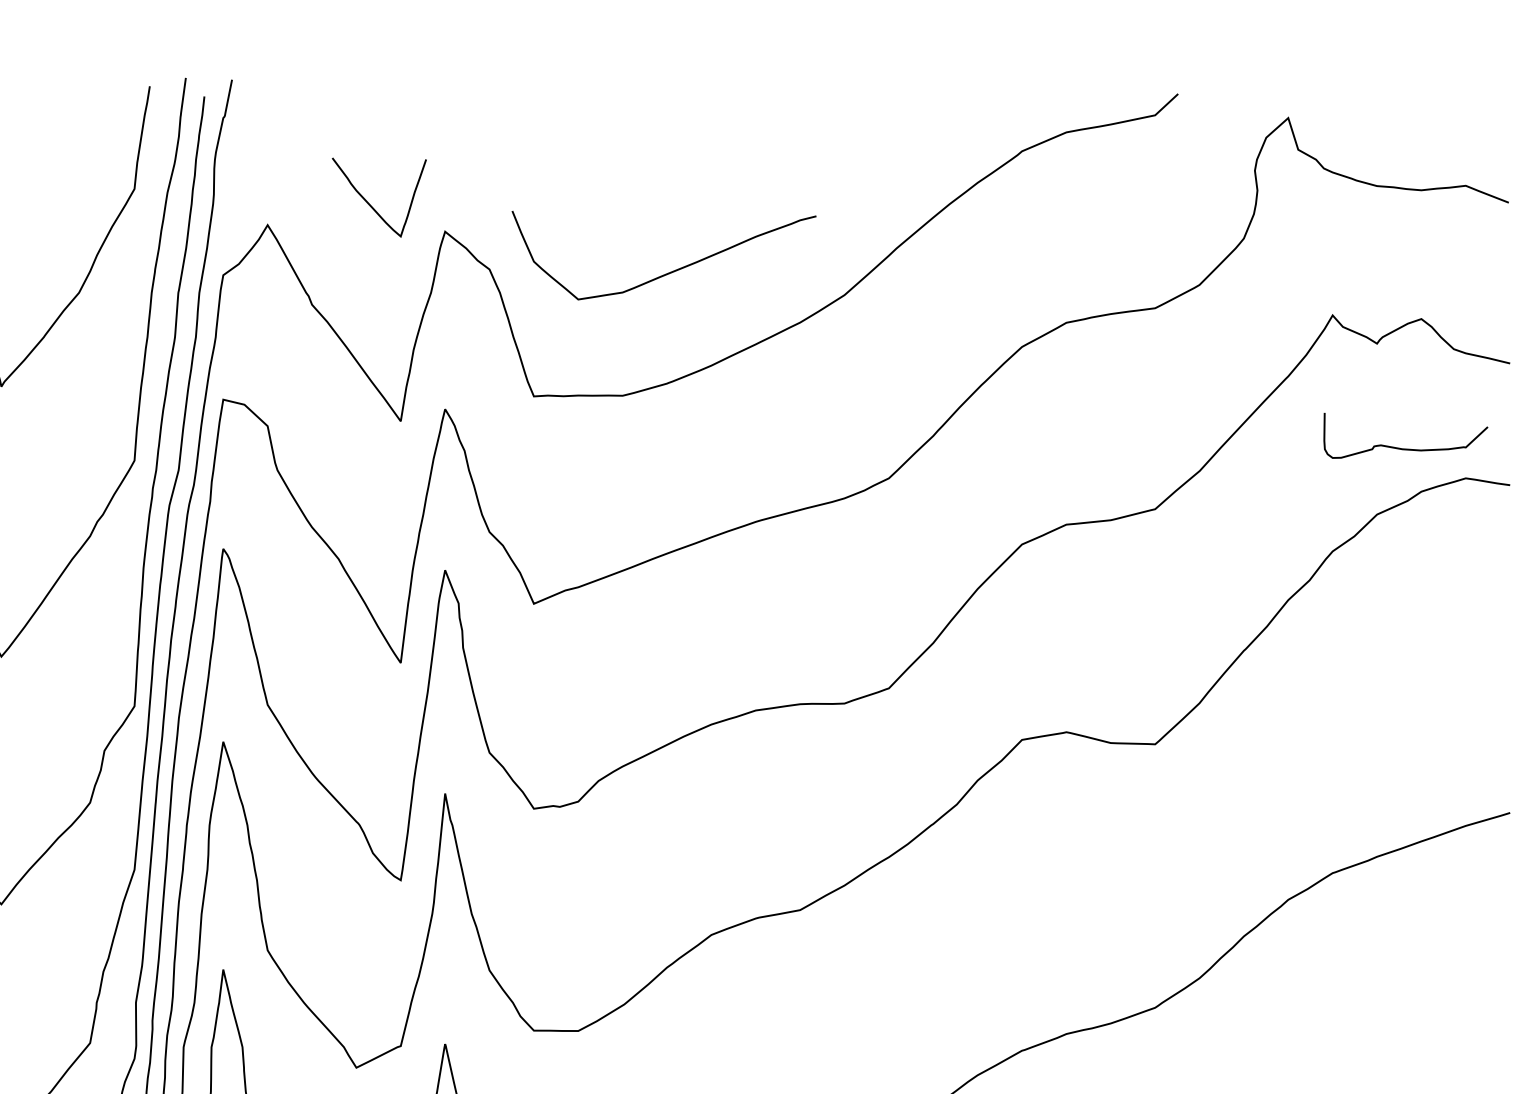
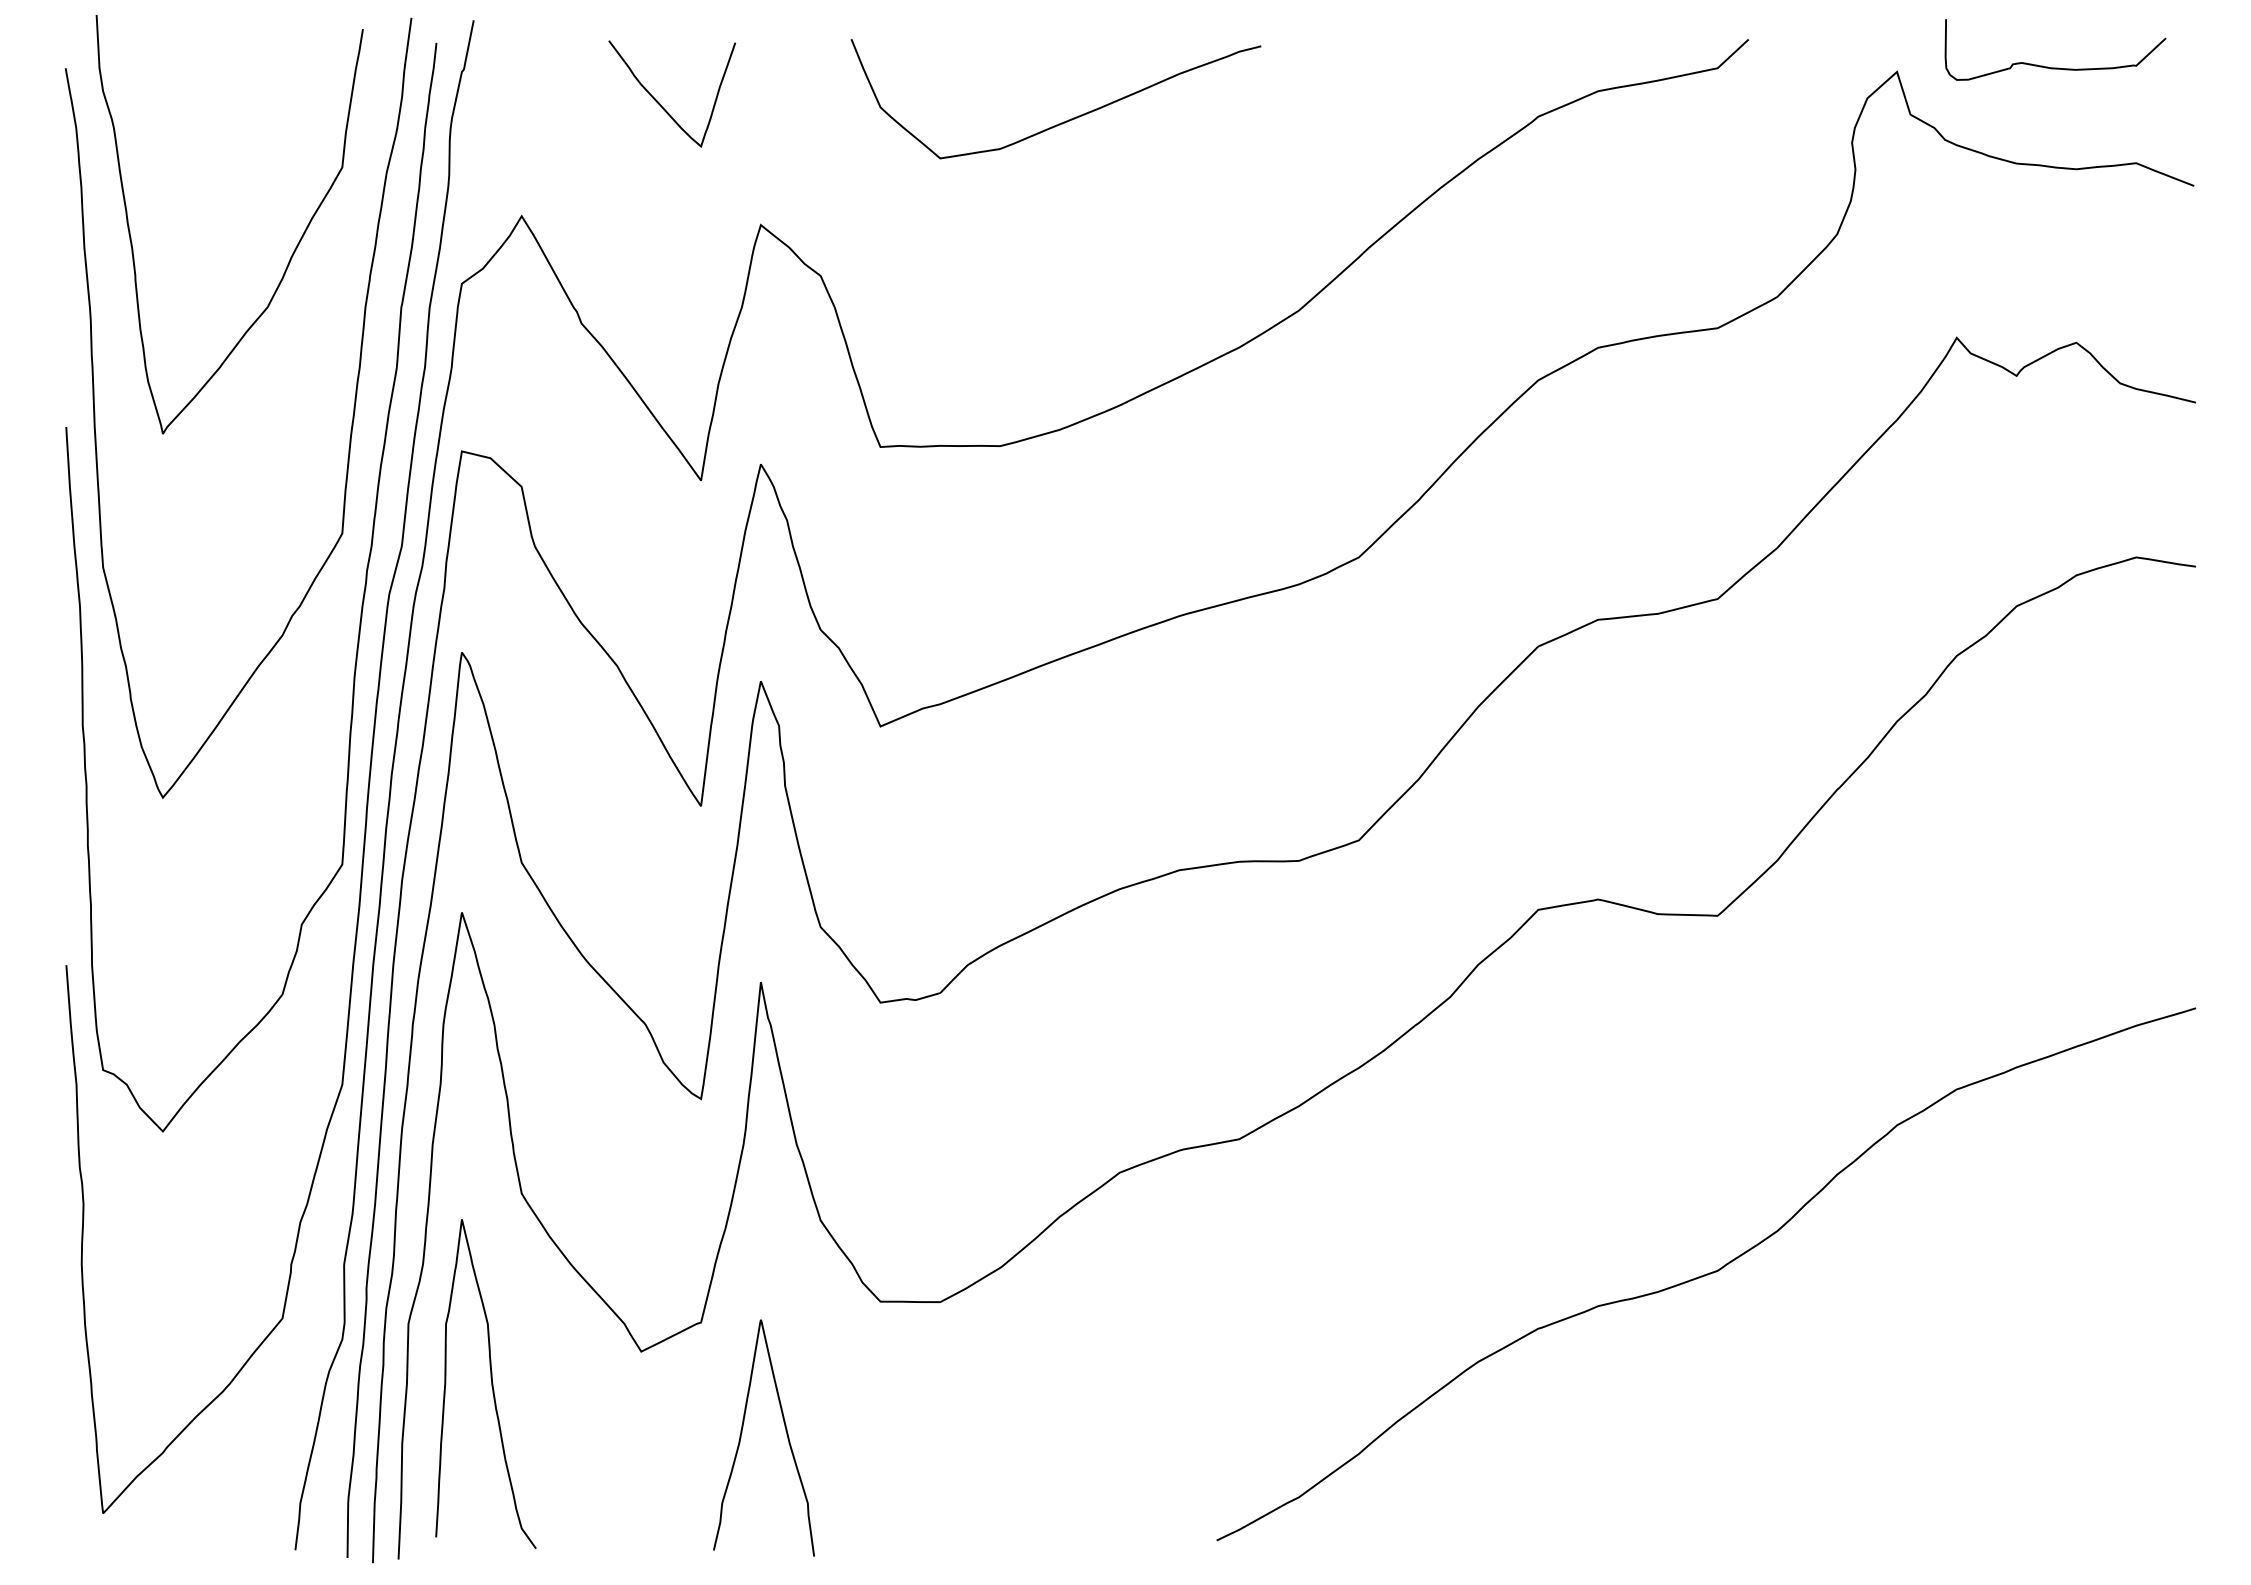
curve: (371, 205) -> (661, 104), moved
curve: (669, 272) -> (1063, 121), moved
curve: (1405, 448) -> (2055, 67), moved

